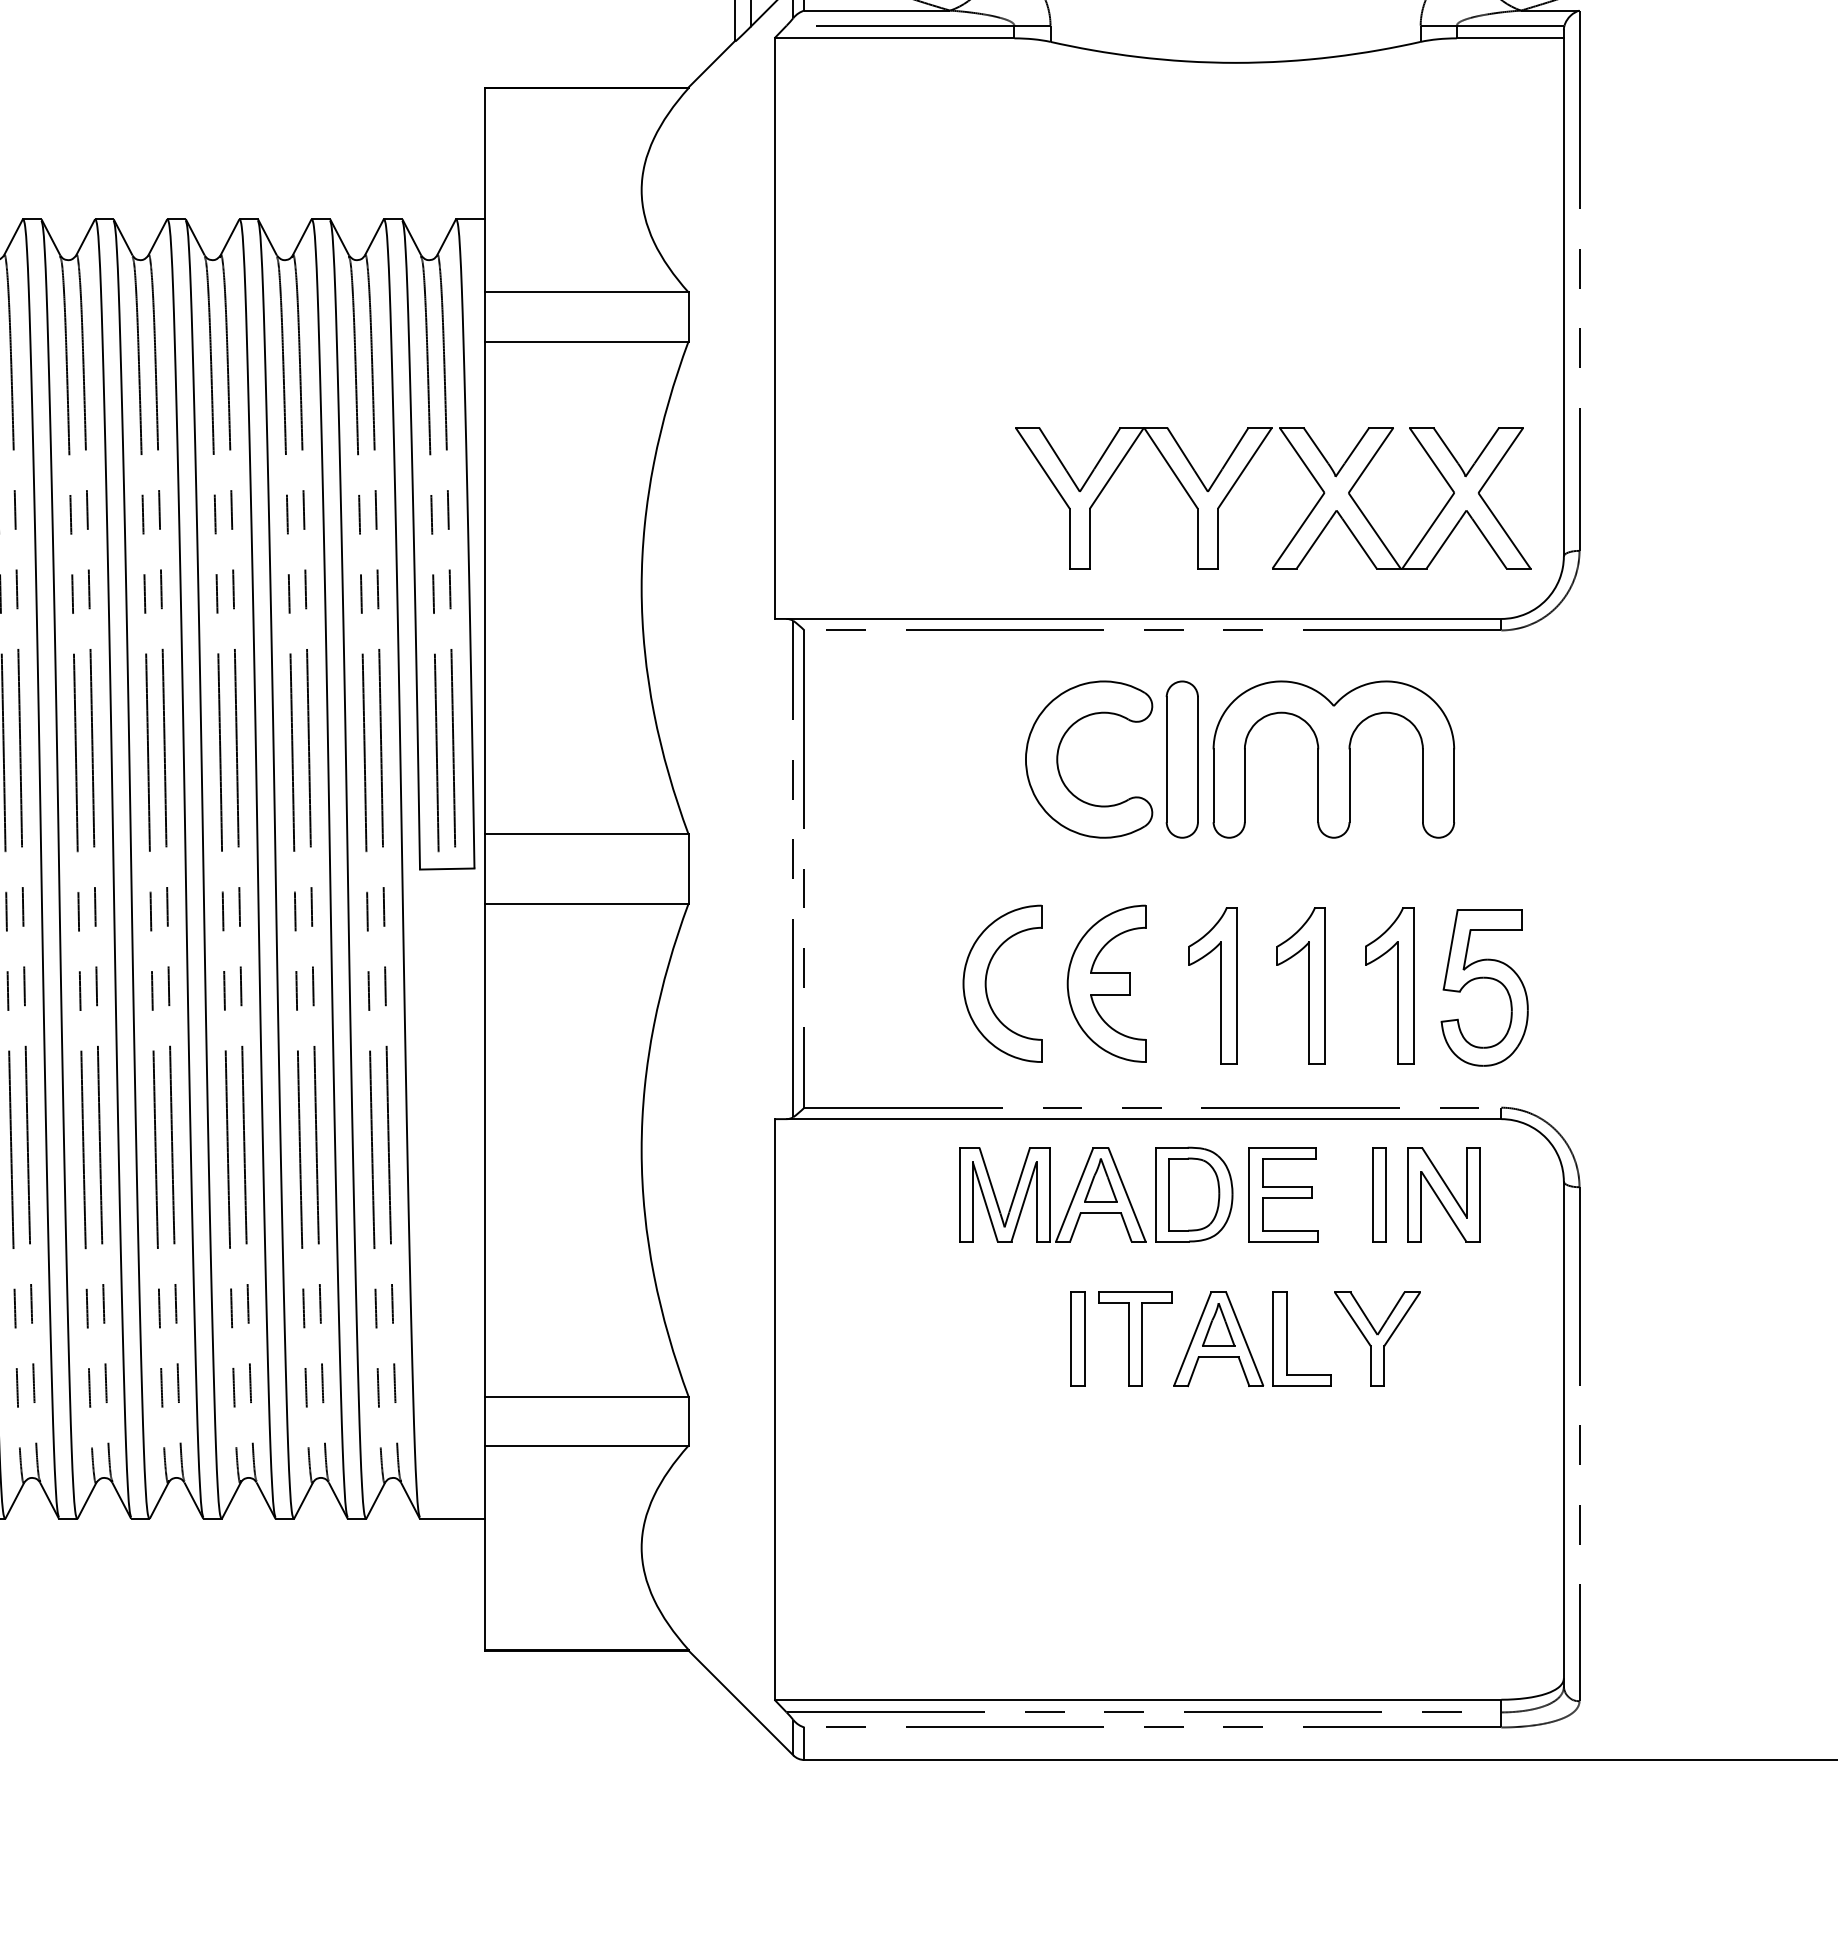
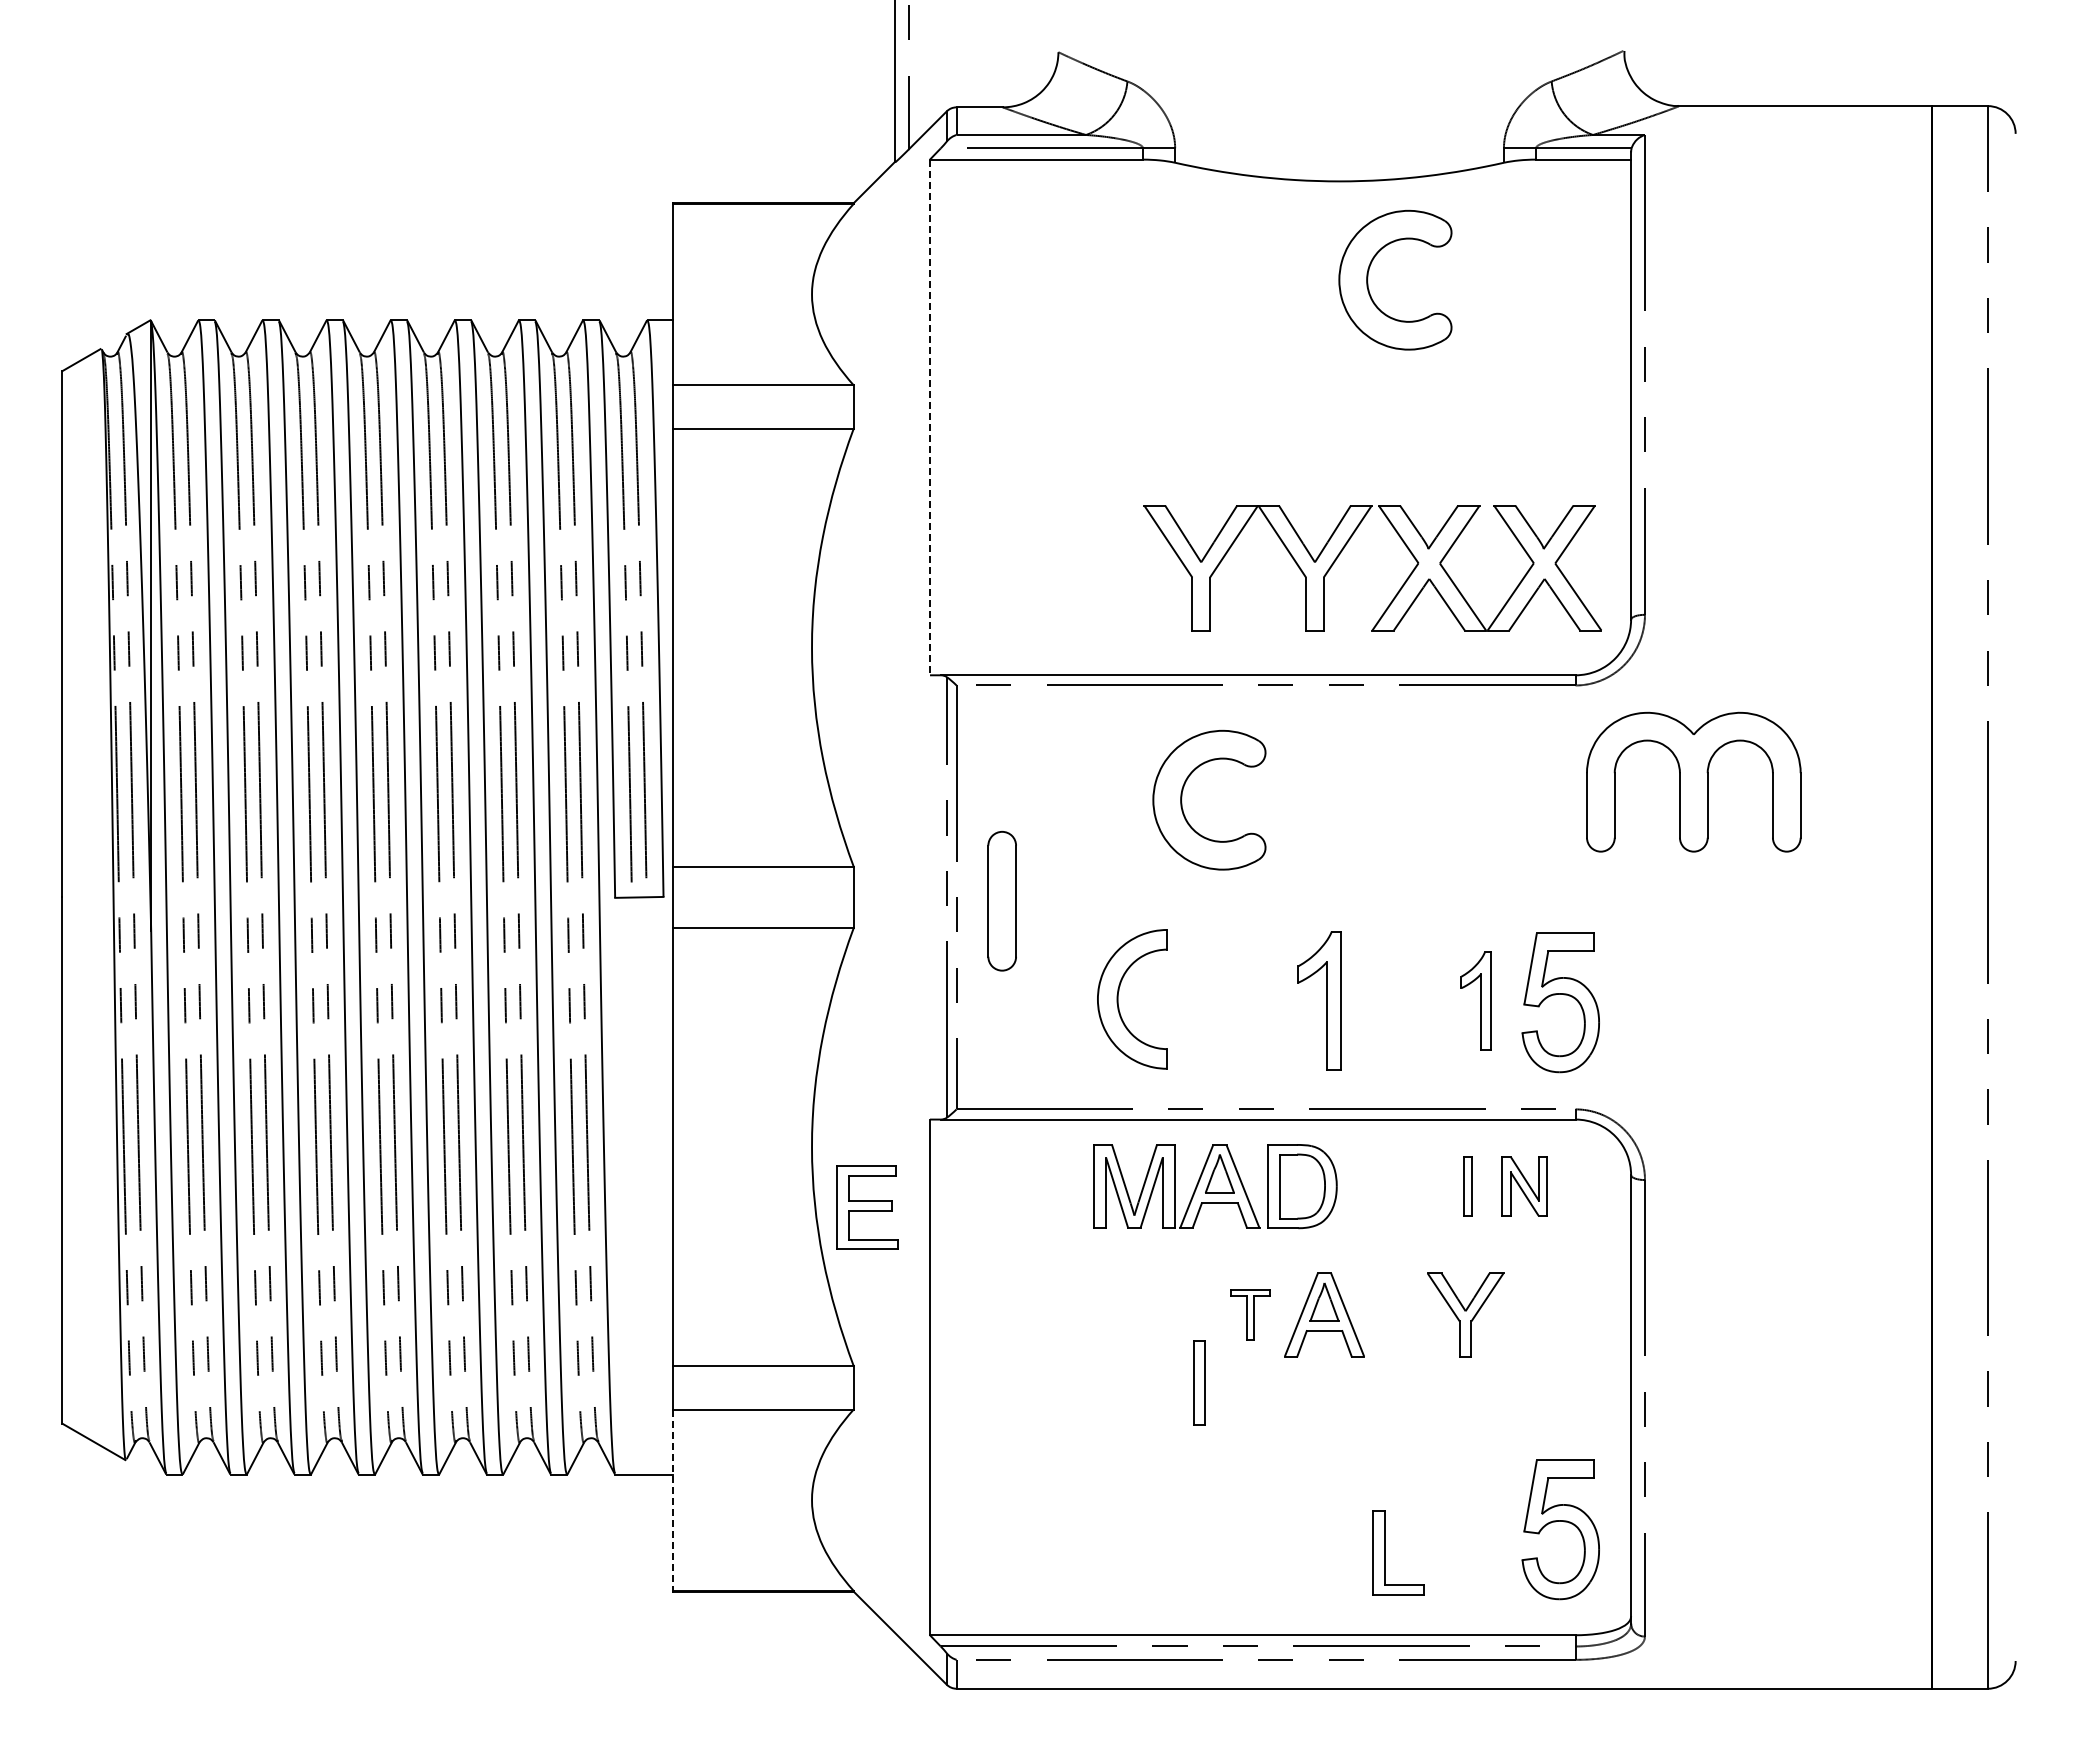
part: (1268, 172) -> (1368, 278), added
line: (775, 328) -> (930, 417), solid -> dashed
part: (1333, 758) -> (1693, 781), moved
part: (1181, 759) -> (1001, 901), moved
part: (1106, 983) -> (1224, 999), removed
part: (1308, 985) -> (1404, 1000), removed
part: (1389, 985) -> (1476, 1000), size x0.7
part: (1283, 1194) -> (867, 1207), moved
part: (1379, 1194) -> (1467, 1186), size x0.7
part: (1443, 1194) -> (1524, 1186), size x0.7
part: (1077, 1338) -> (1199, 1382), moved
part: (1135, 1338) -> (1250, 1314), size x0.6
part: (1287, 1338) -> (1385, 1552), moved
line: (485, 1548) -> (673, 1500), solid -> dashed
part: (1484, 1571) -> (1560, 1521), added

